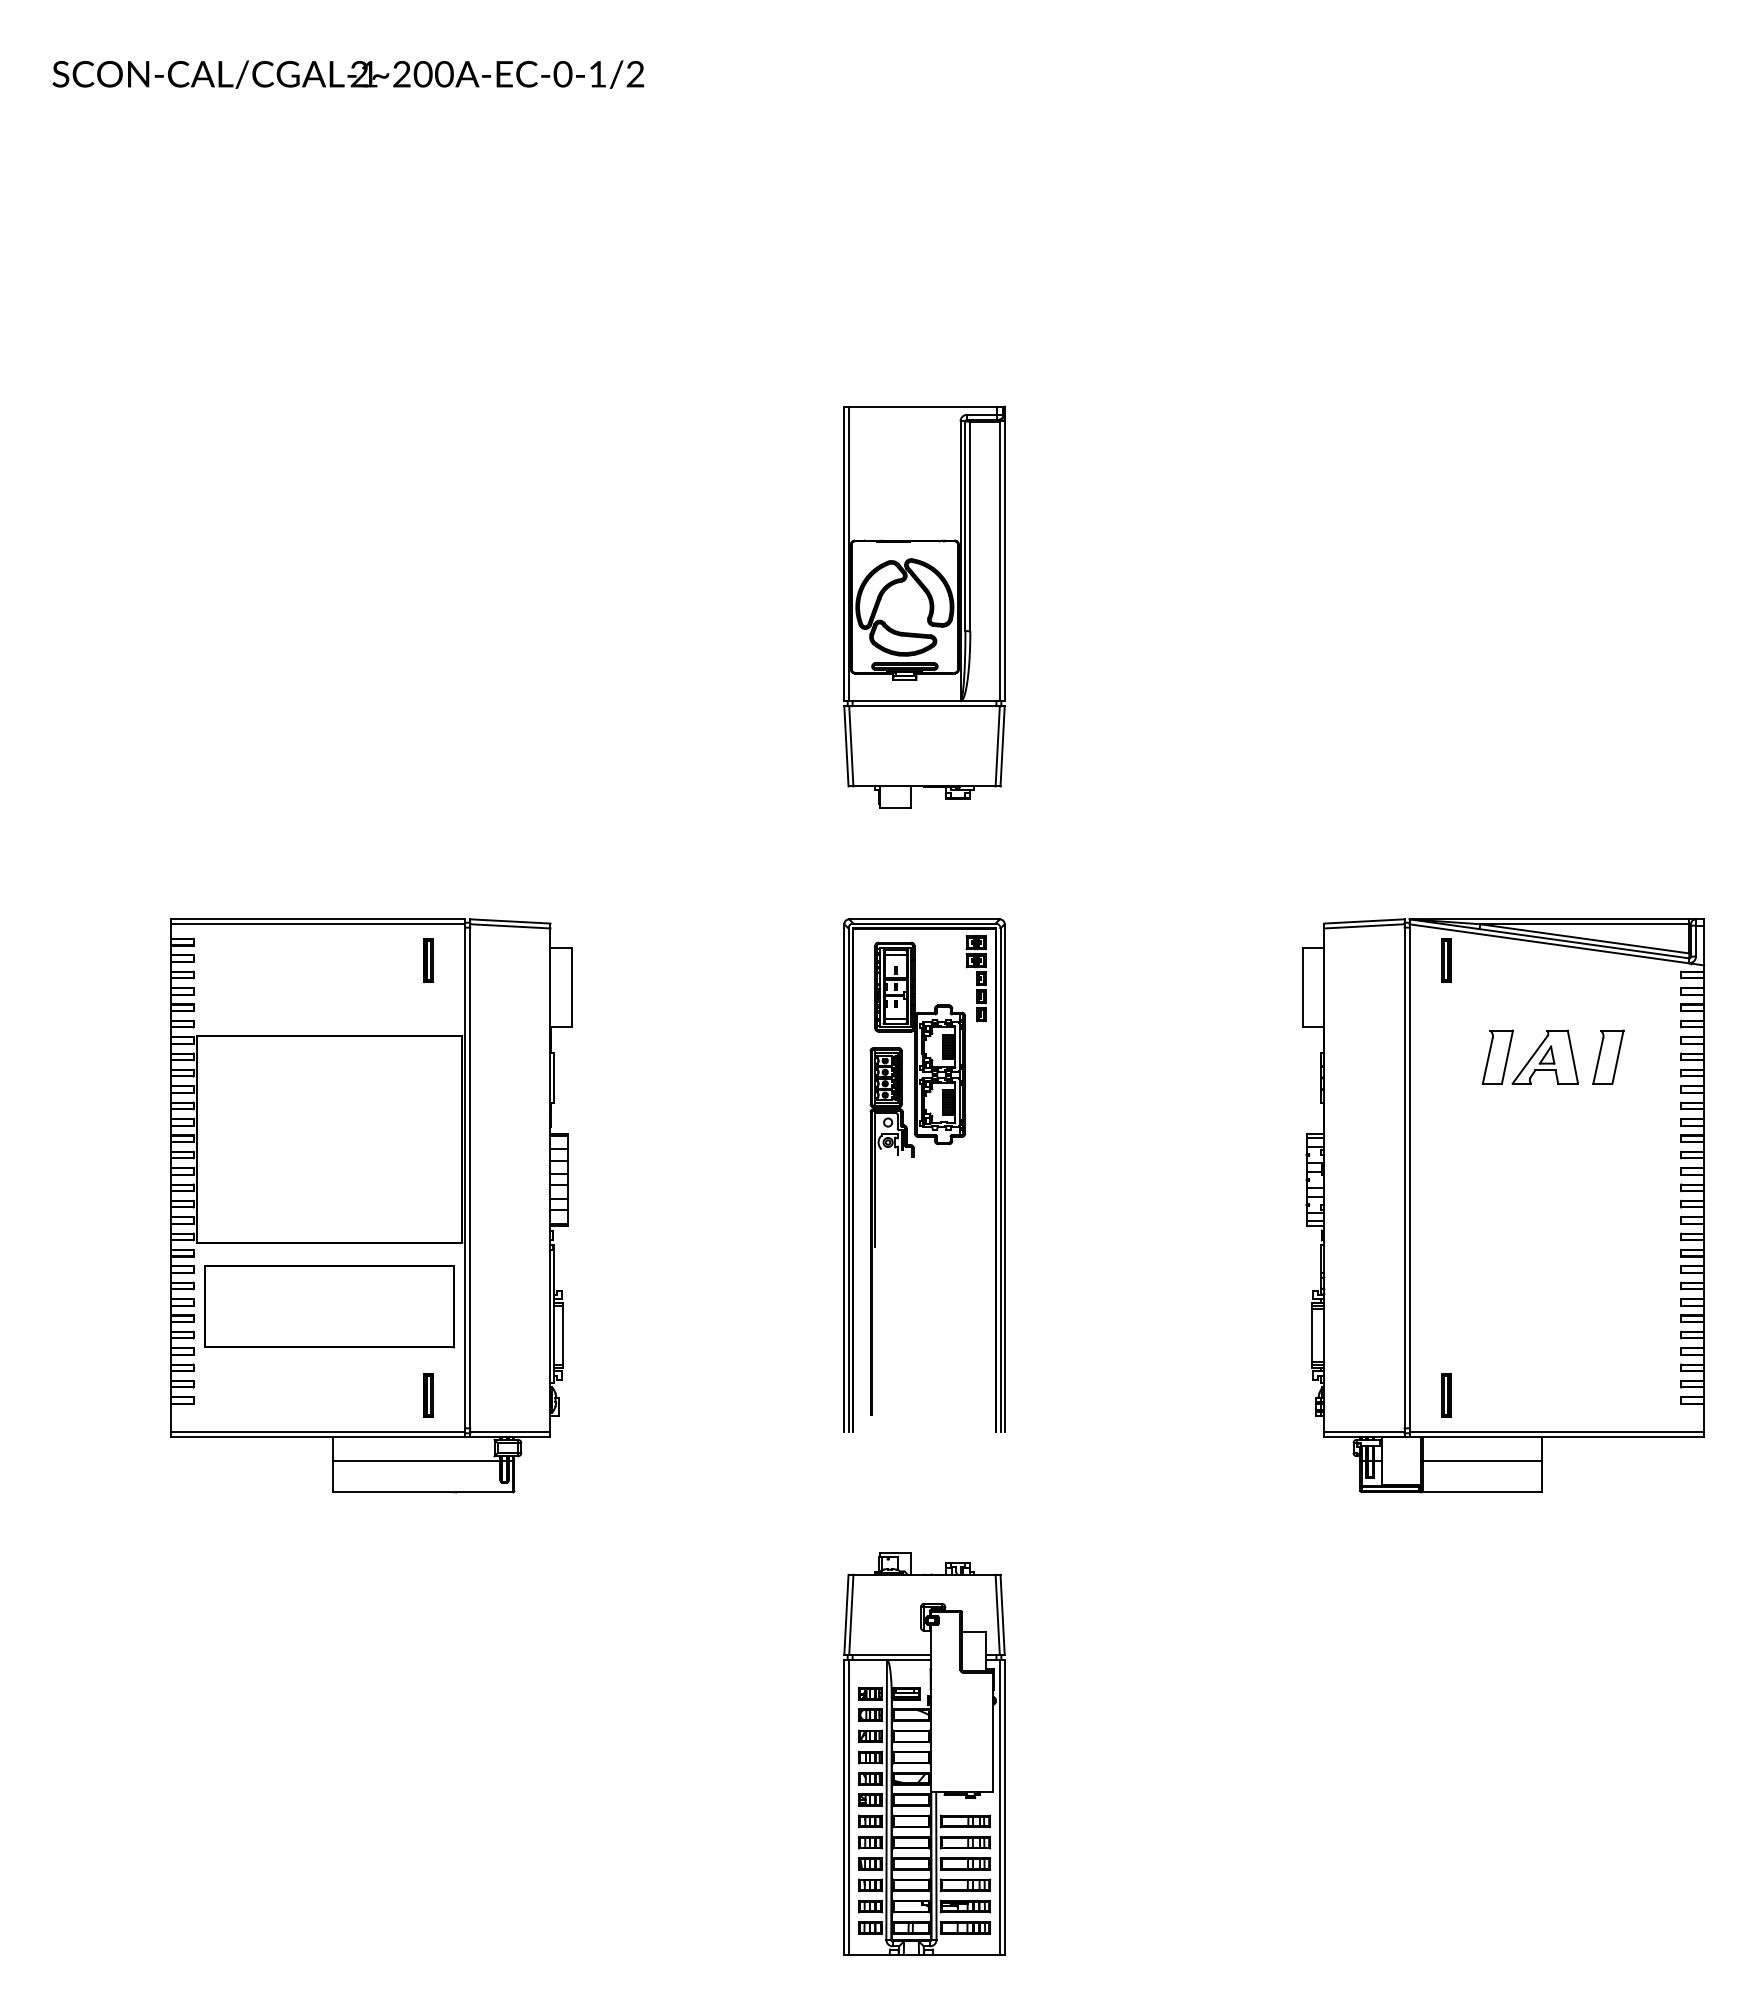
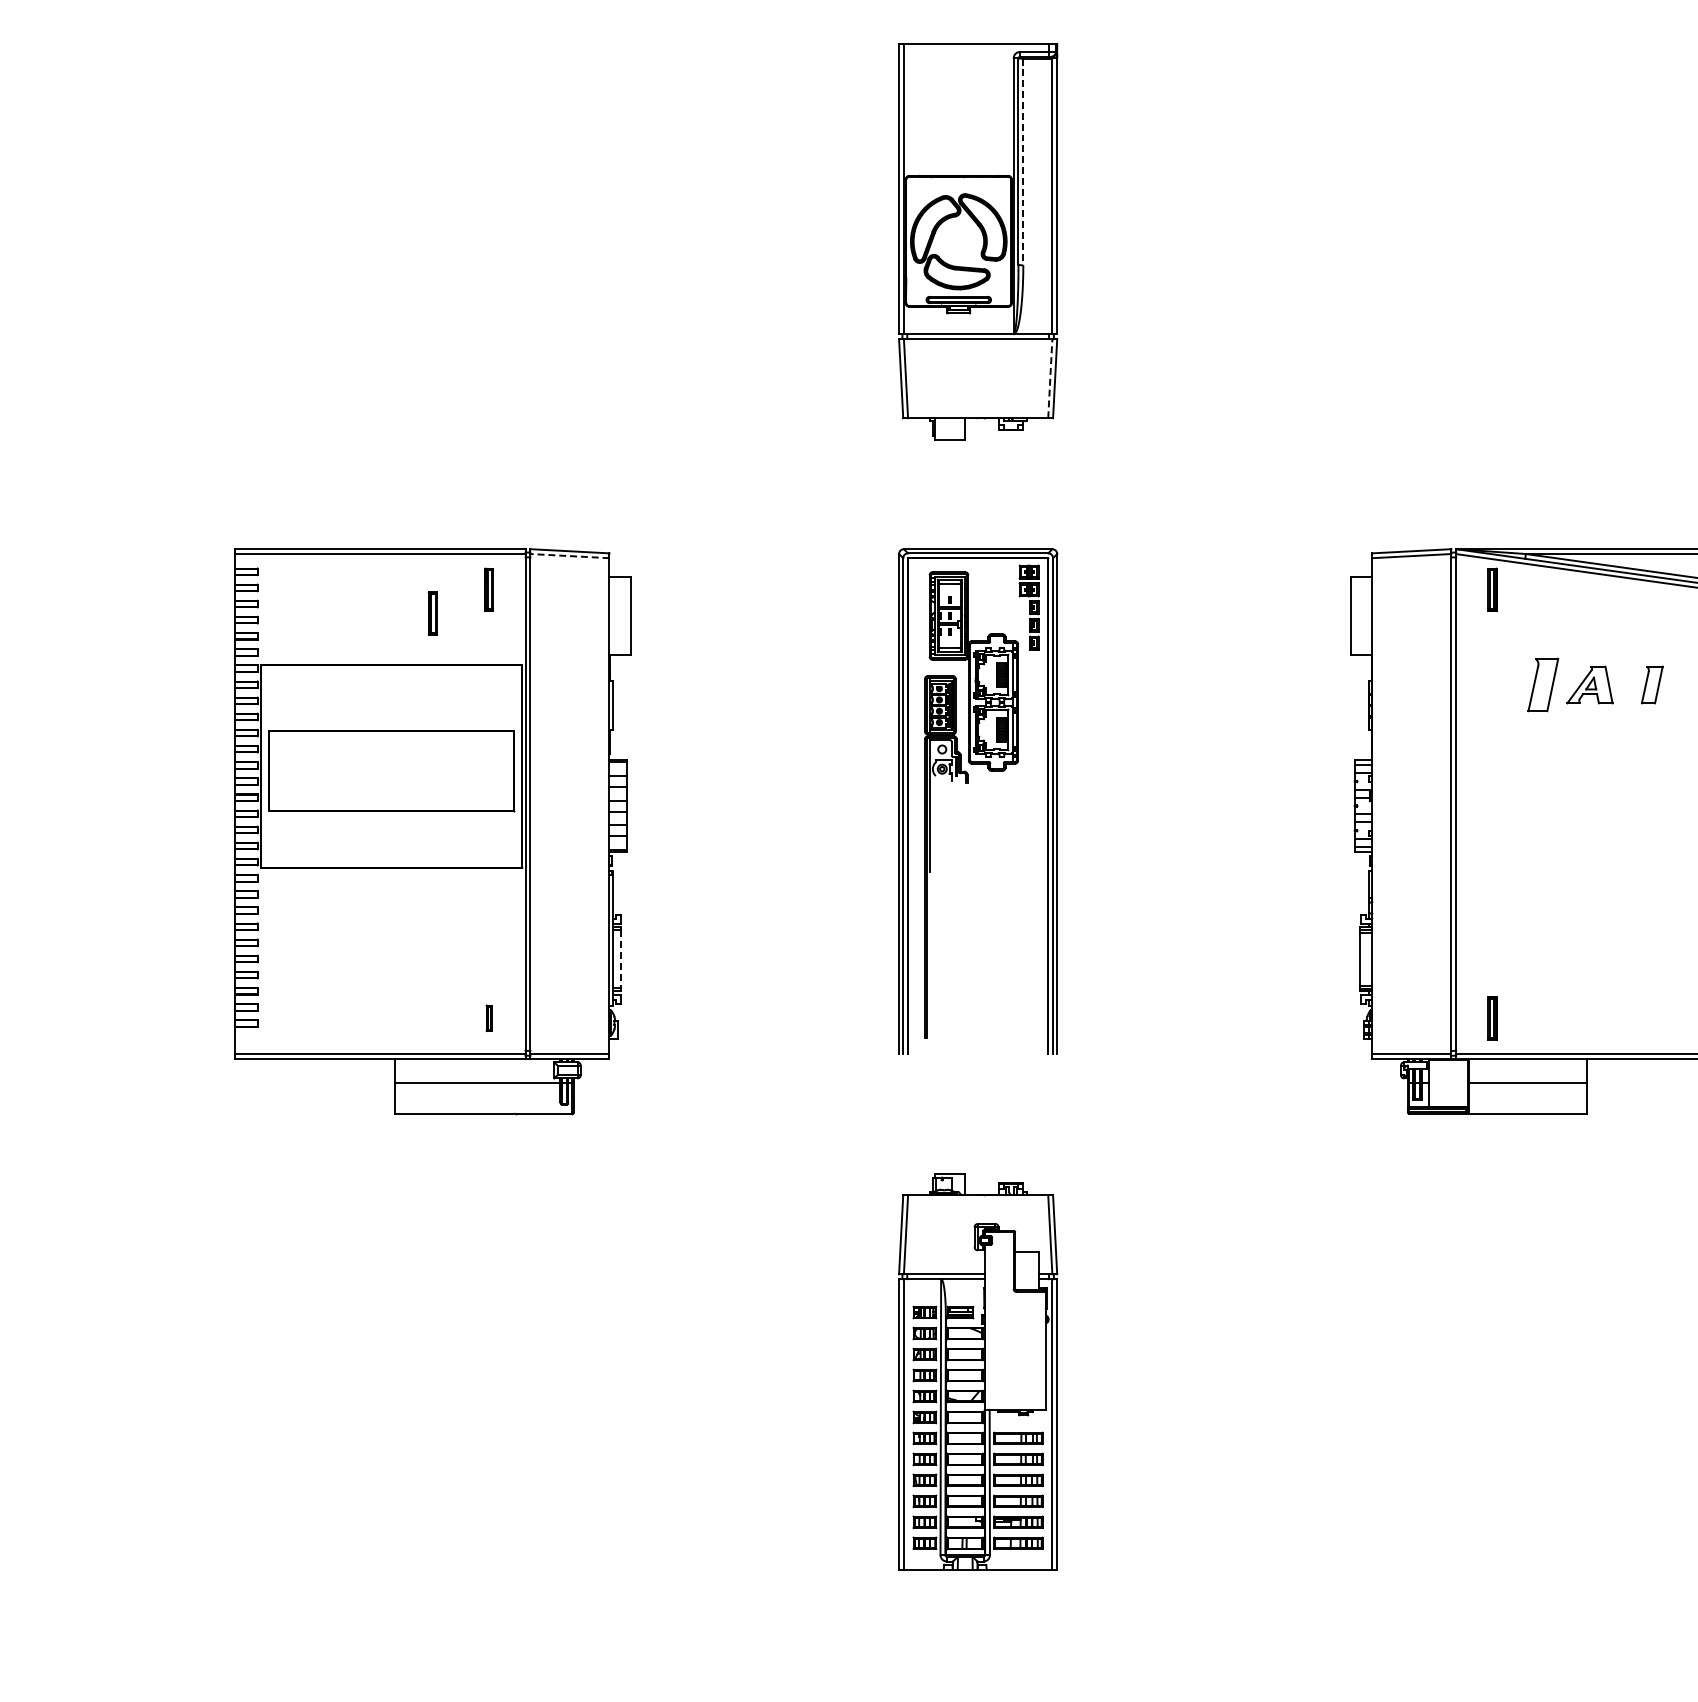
line: (970, 526) -> (1023, 161), solid -> dashed
line: (997, 745) -> (1050, 377), solid -> dashed
line: (509, 926) -> (569, 556), solid -> dashed
part: (371, 984) -> (433, 613), added
part: (1544, 1056) -> (1589, 684), size x0.7
part: (1608, 1056) -> (1652, 684), size x0.7
part: (329, 1306) -> (391, 771), moved
line: (562, 1335) -> (621, 959), solid -> dashed
part: (428, 1394) -> (489, 1017), size x0.6

